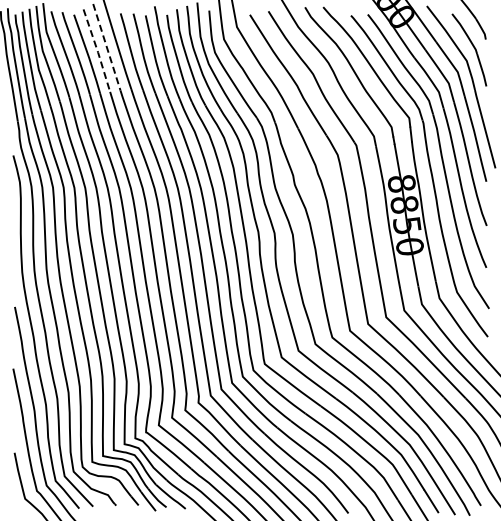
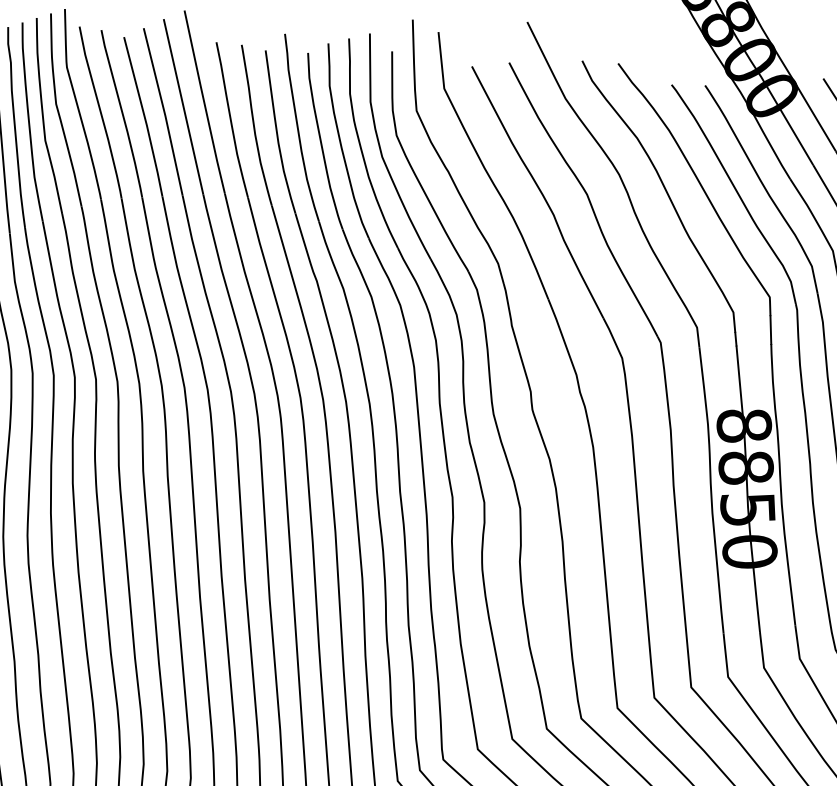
line: (107, 47) -> (184, 107), dashed -> solid
line: (97, 51) -> (164, 113), dashed -> solid

